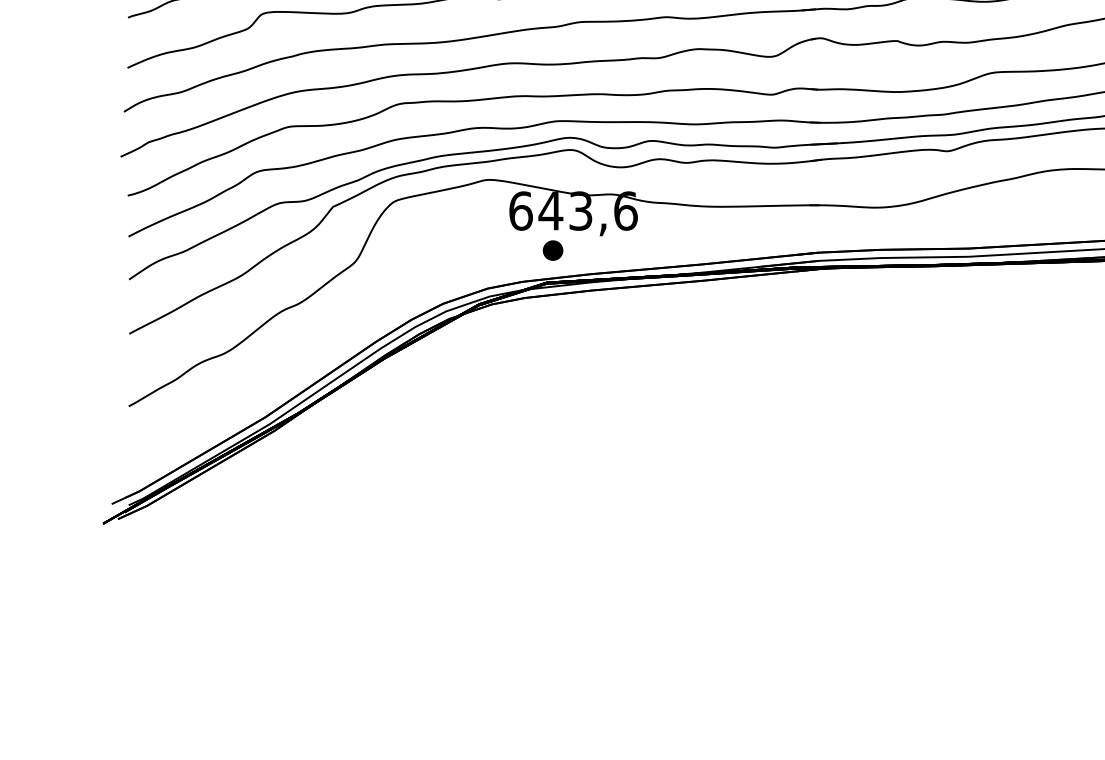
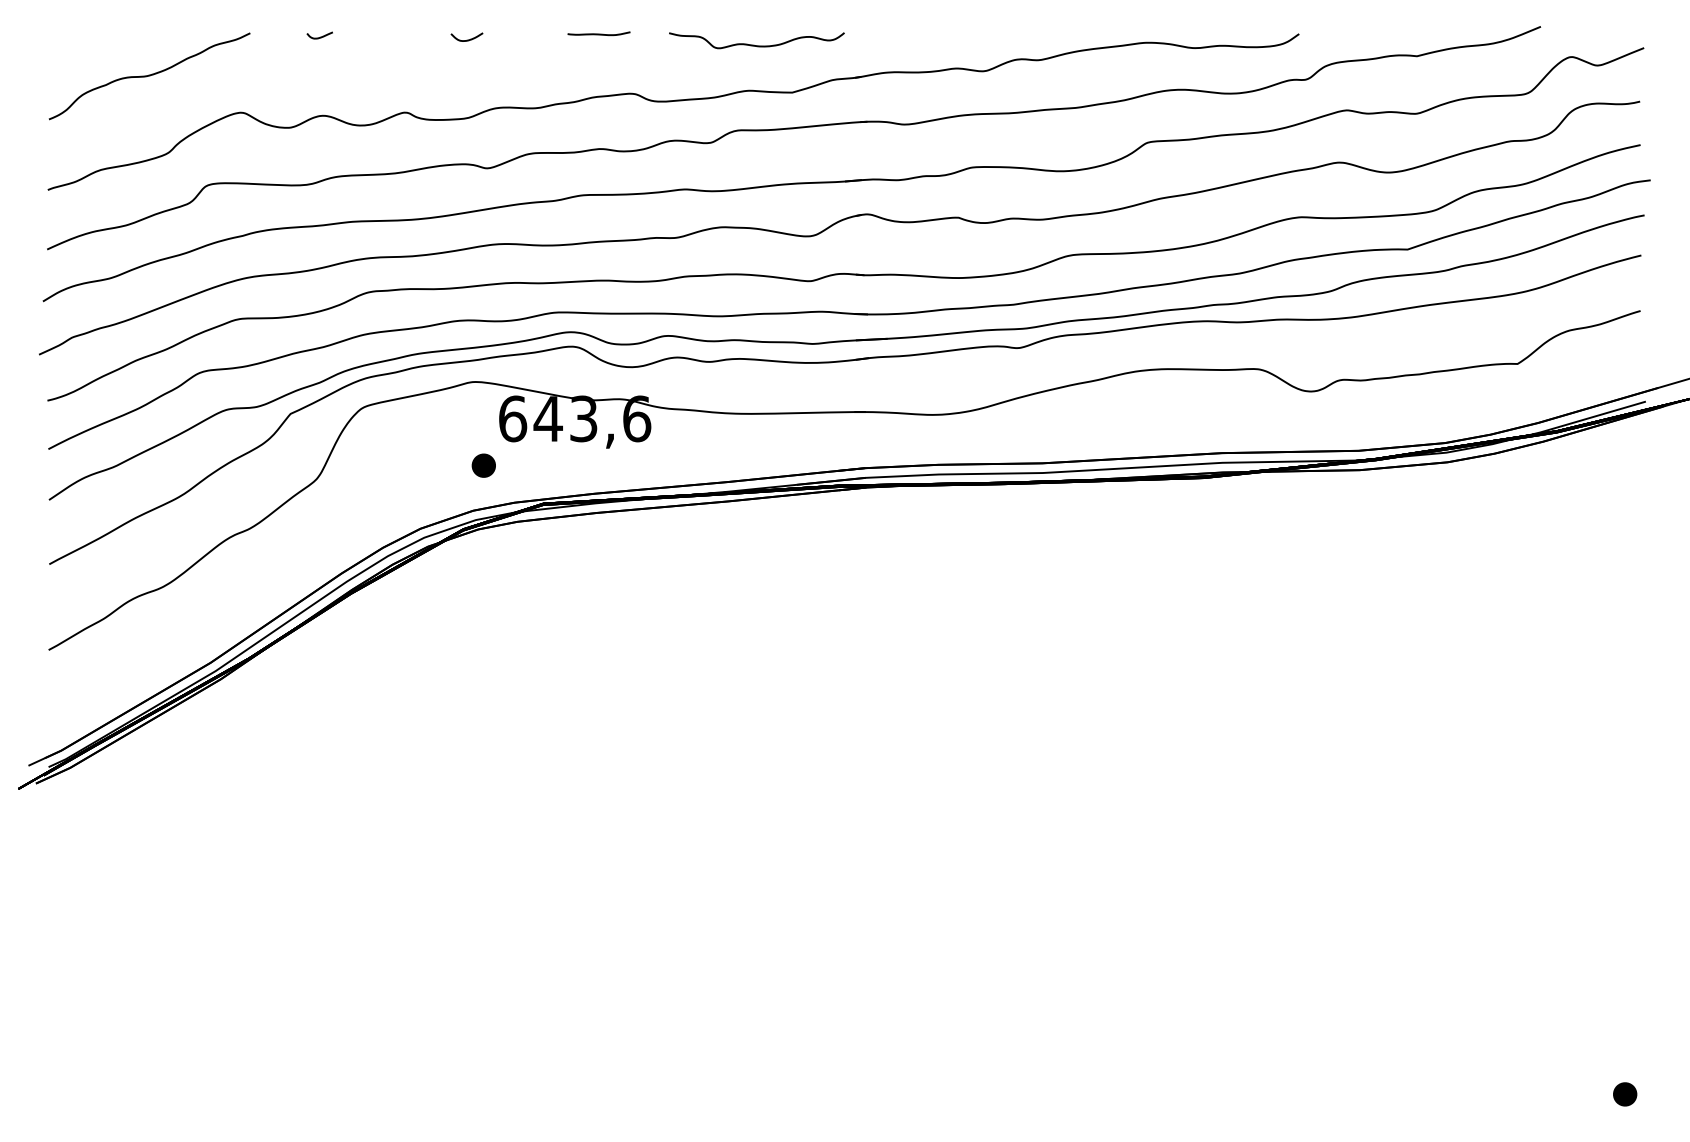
part: (552, 250) -> (483, 465), moved

